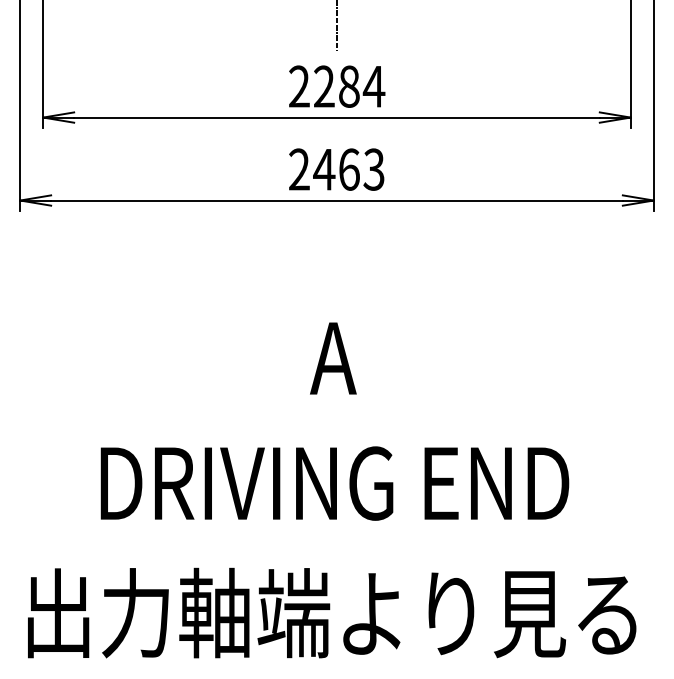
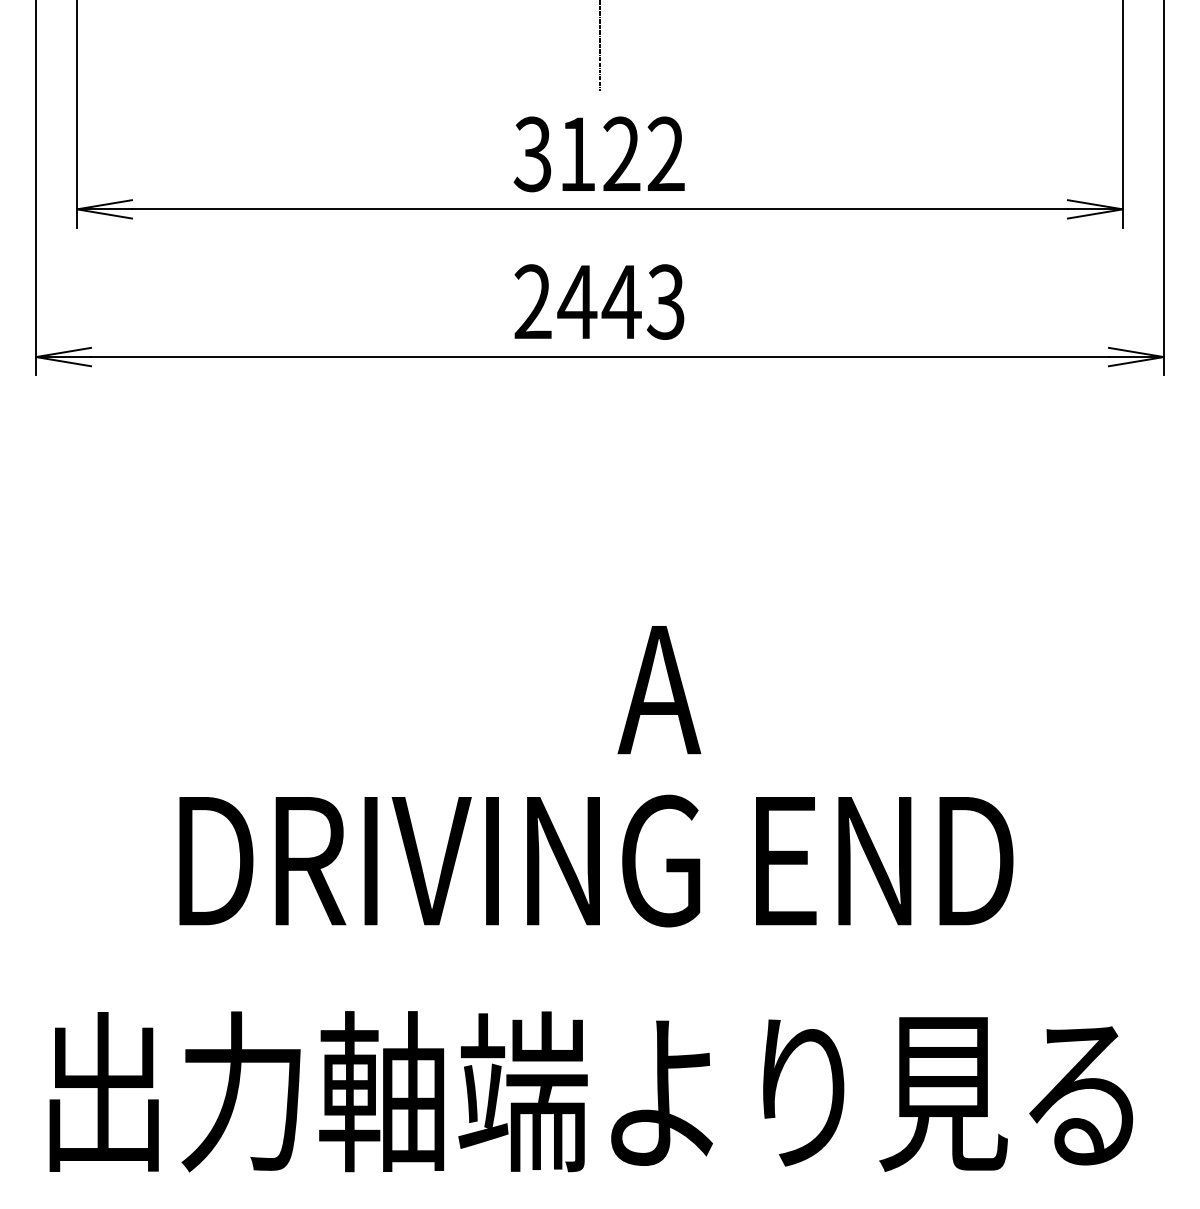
text: (336, 86) -> (599, 154), 2284 -> 3122
text: (348, 169) -> (620, 301), 2463 -> 2443
text: (333, 358) -> (659, 689), moved

